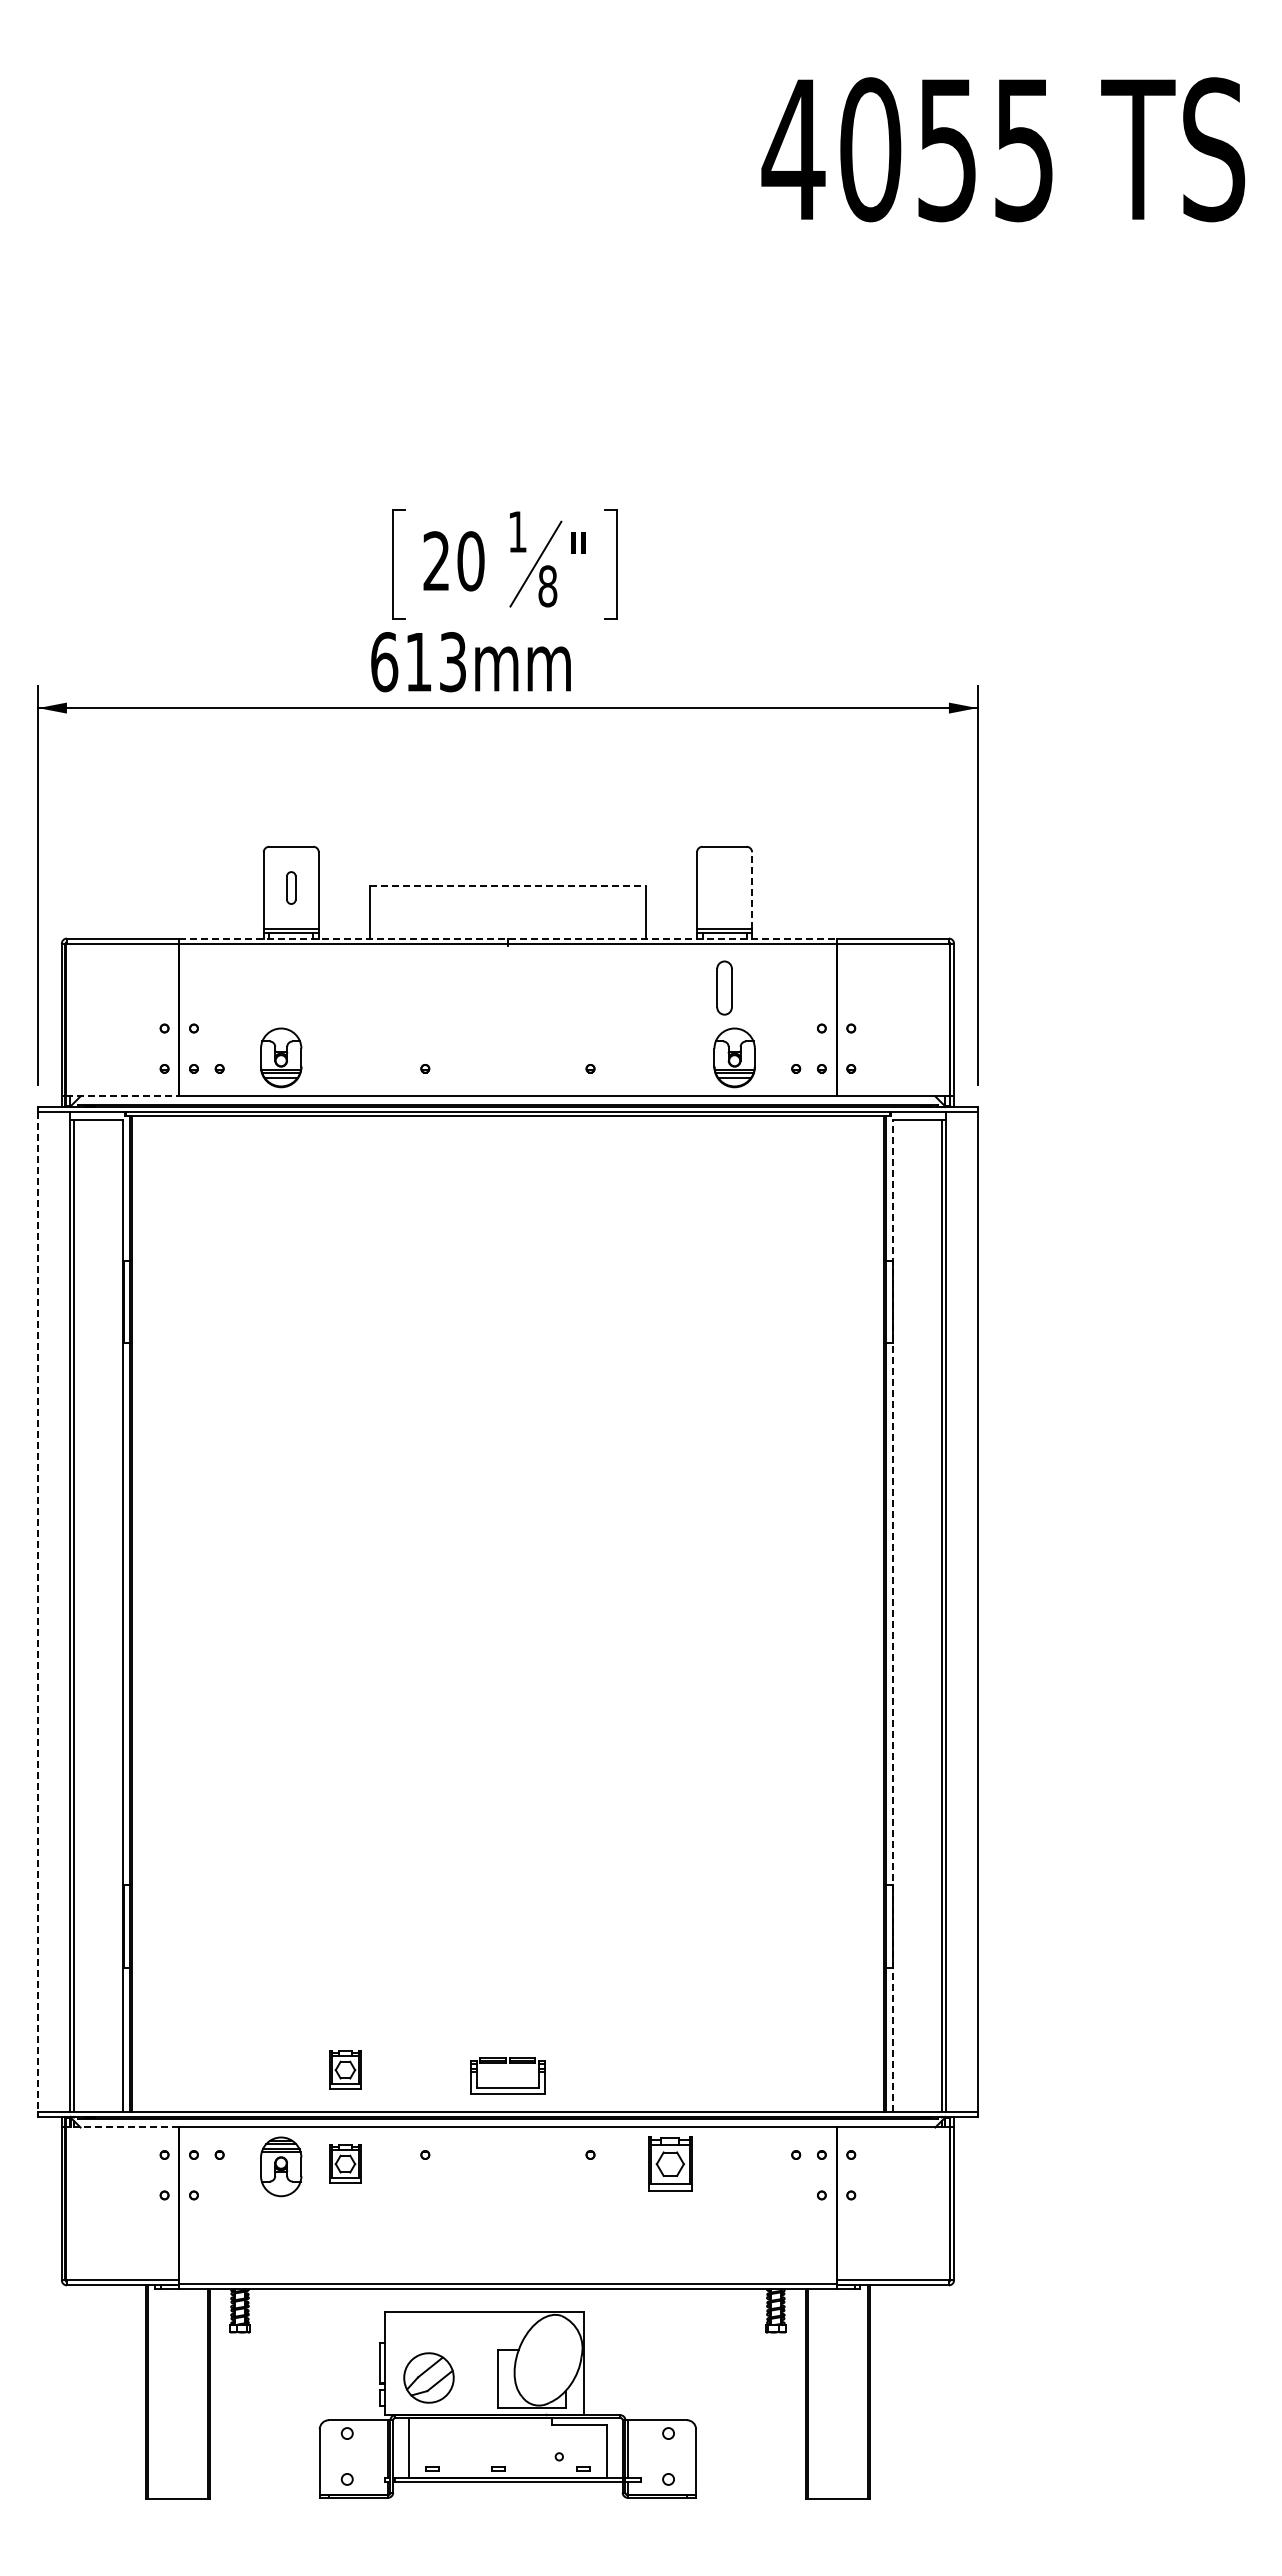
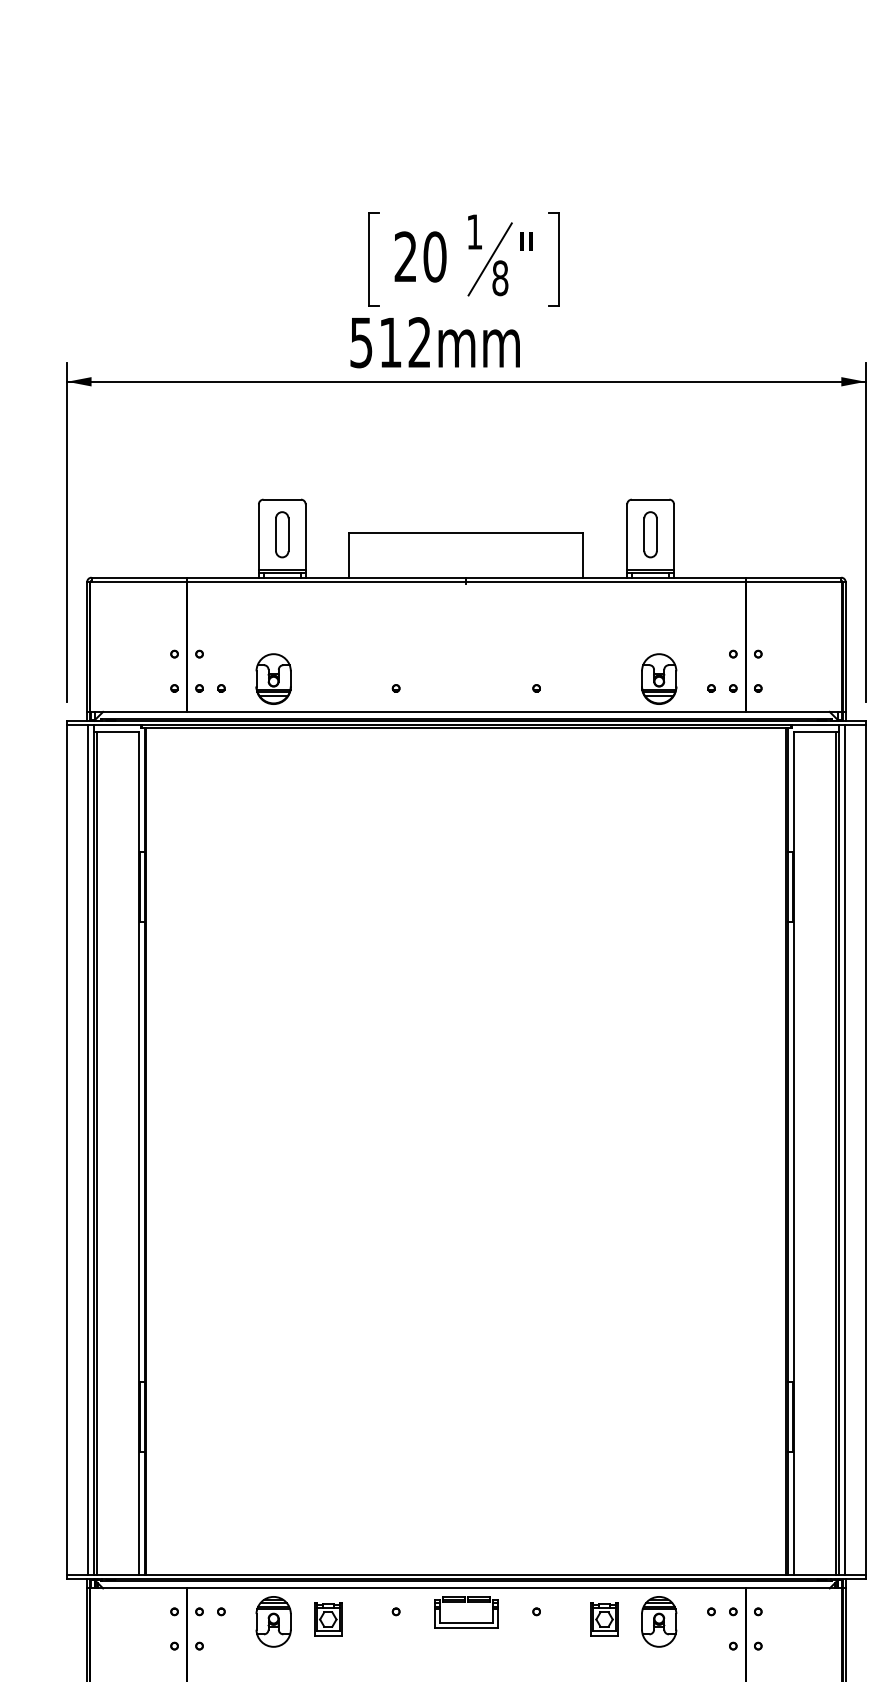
text: (418, 662) -> (390, 343), 613mm -> 512mm
line: (507, 885) -> (466, 532), dashed -> solid
part: (291, 887) -> (282, 534), size x1.67
line: (752, 890) -> (674, 536), dashed -> solid
line: (507, 938) -> (466, 577), dashed -> solid
part: (724, 987) -> (650, 534), moved
line: (122, 1096) -> (138, 711), dashed -> solid
line: (62, 1611) -> (87, 1149), added
line: (953, 1611) -> (845, 1149), added
line: (38, 1612) -> (67, 1150), dashed -> solid
line: (893, 1615) -> (794, 1153), dashed -> solid
part: (345, 2069) -> (328, 1539), removed
part: (507, 2087) -> (466, 1622), moved
line: (122, 2127) -> (138, 1588), dashed -> solid
part: (670, 2163) -> (604, 1619), size x0.71
part: (734, 2166) -> (659, 1621), added

